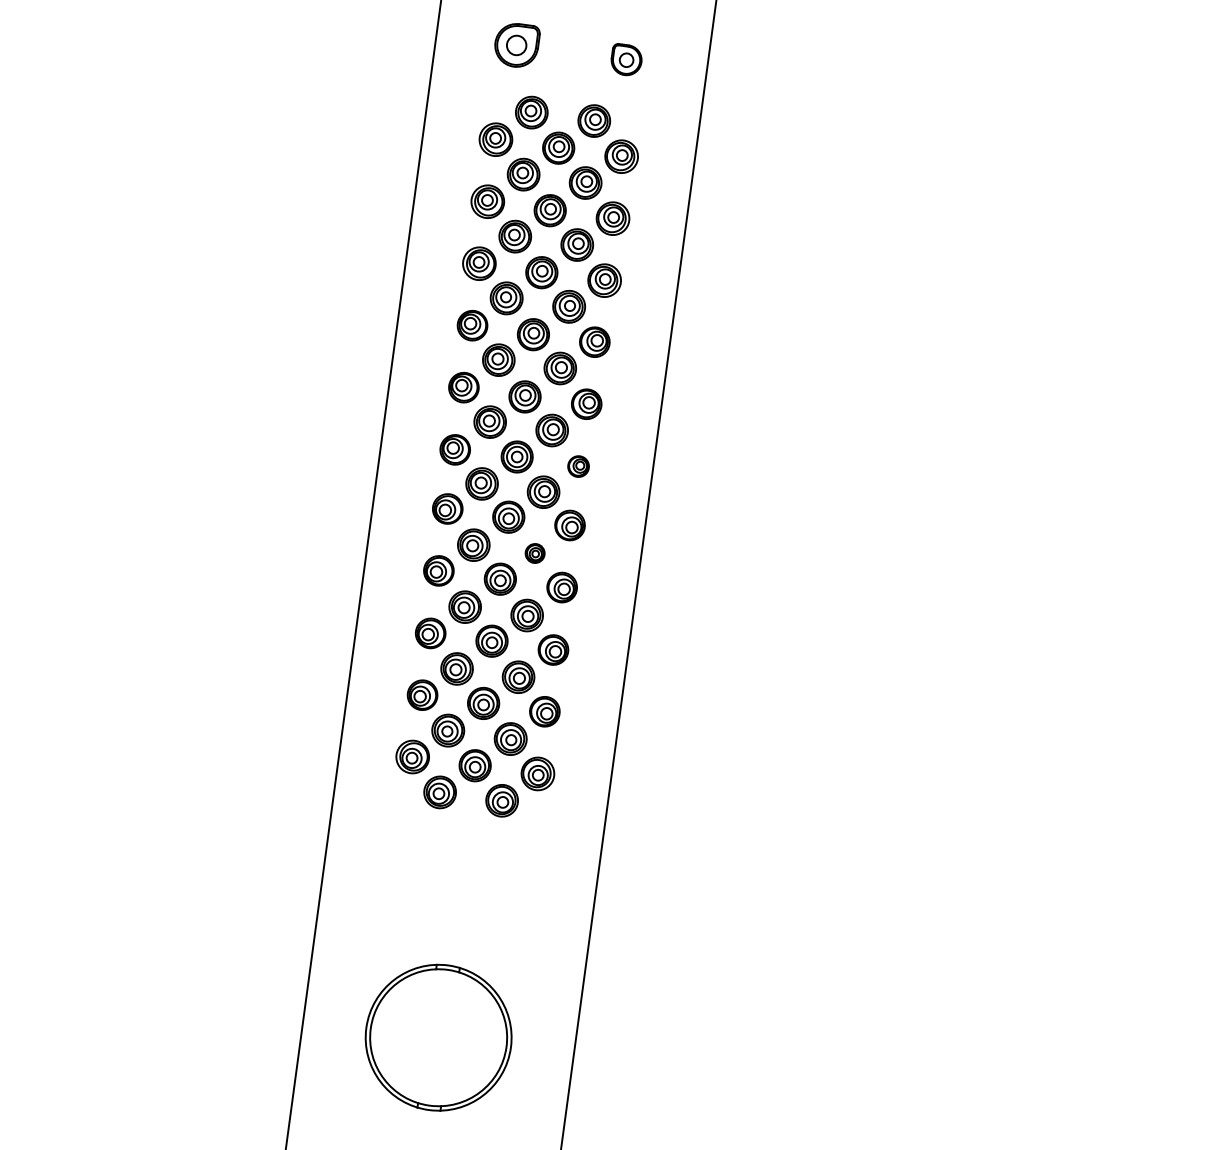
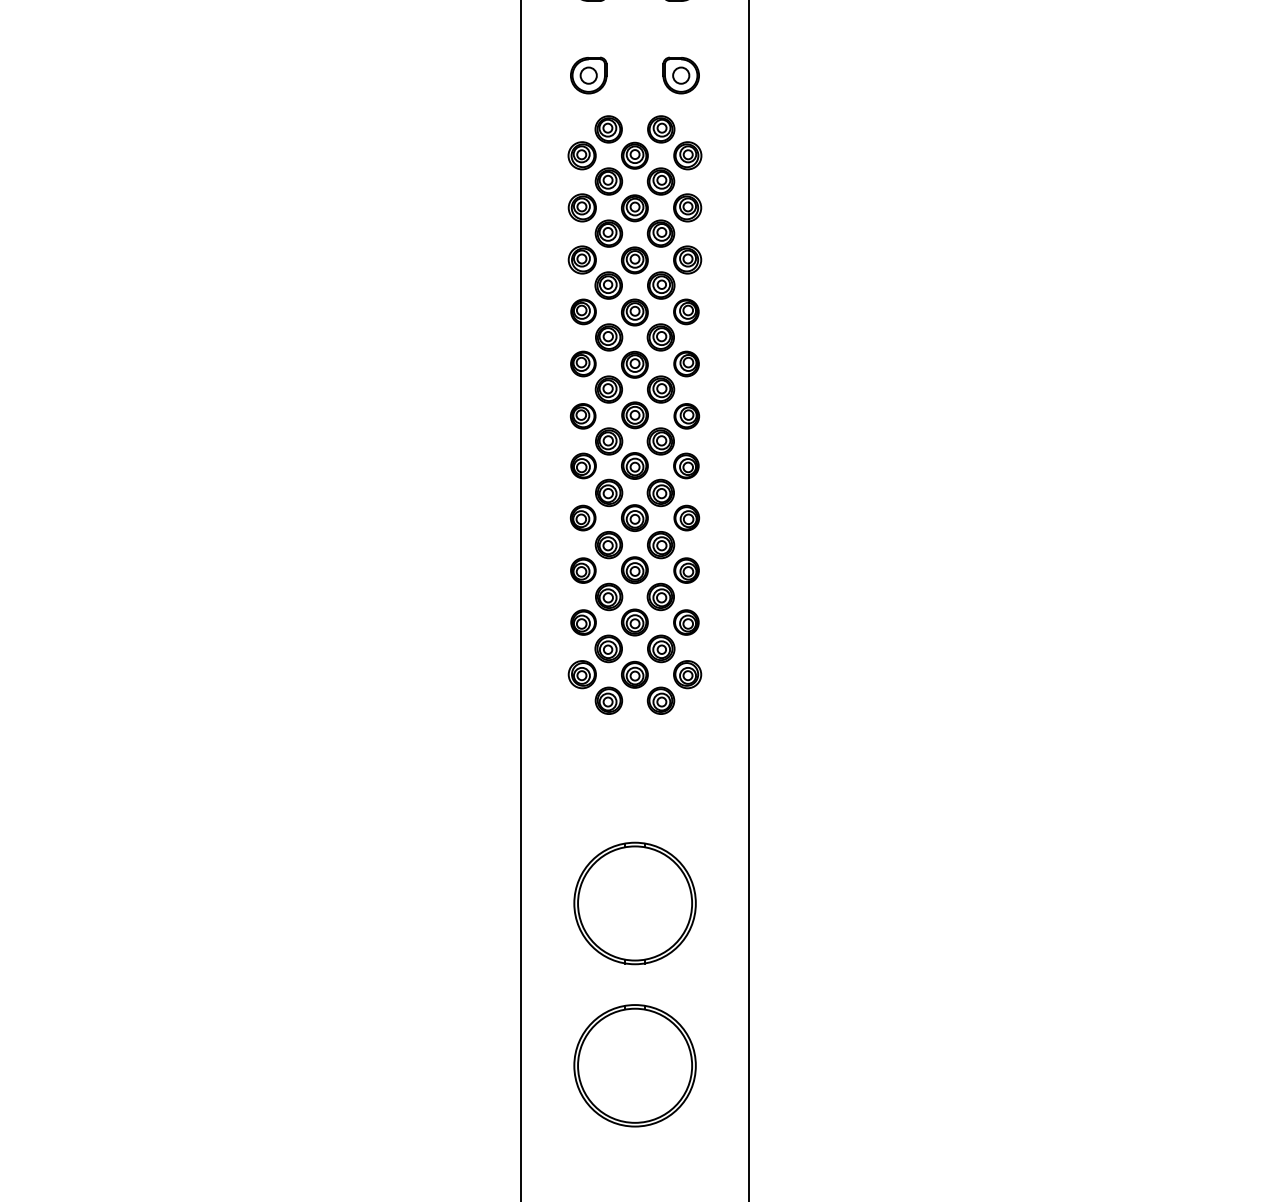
part: (625, 60) -> (680, 75), size x1.43
part: (578, 466) -> (686, 416), size x1.43
part: (534, 552) -> (660, 492), size x1.67

